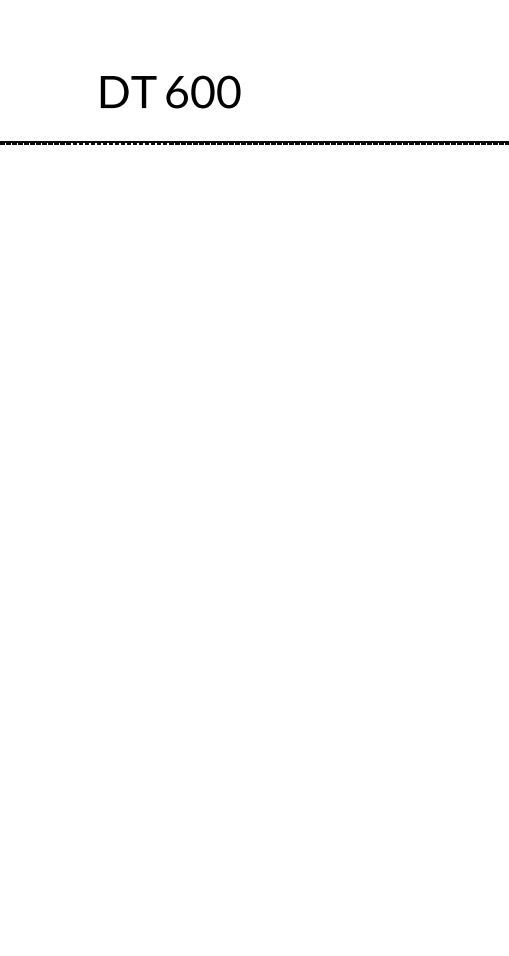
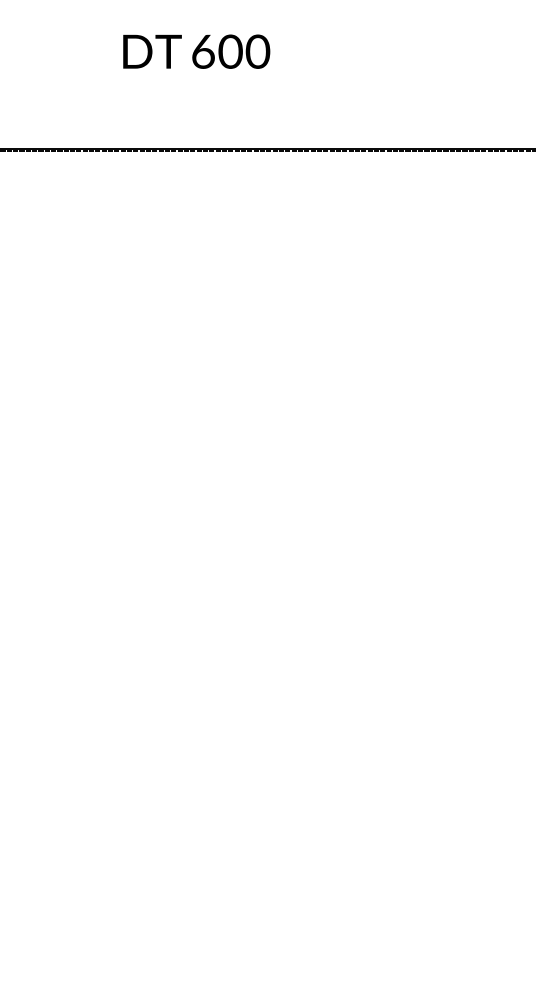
text: (170, 91) -> (196, 51), moved

